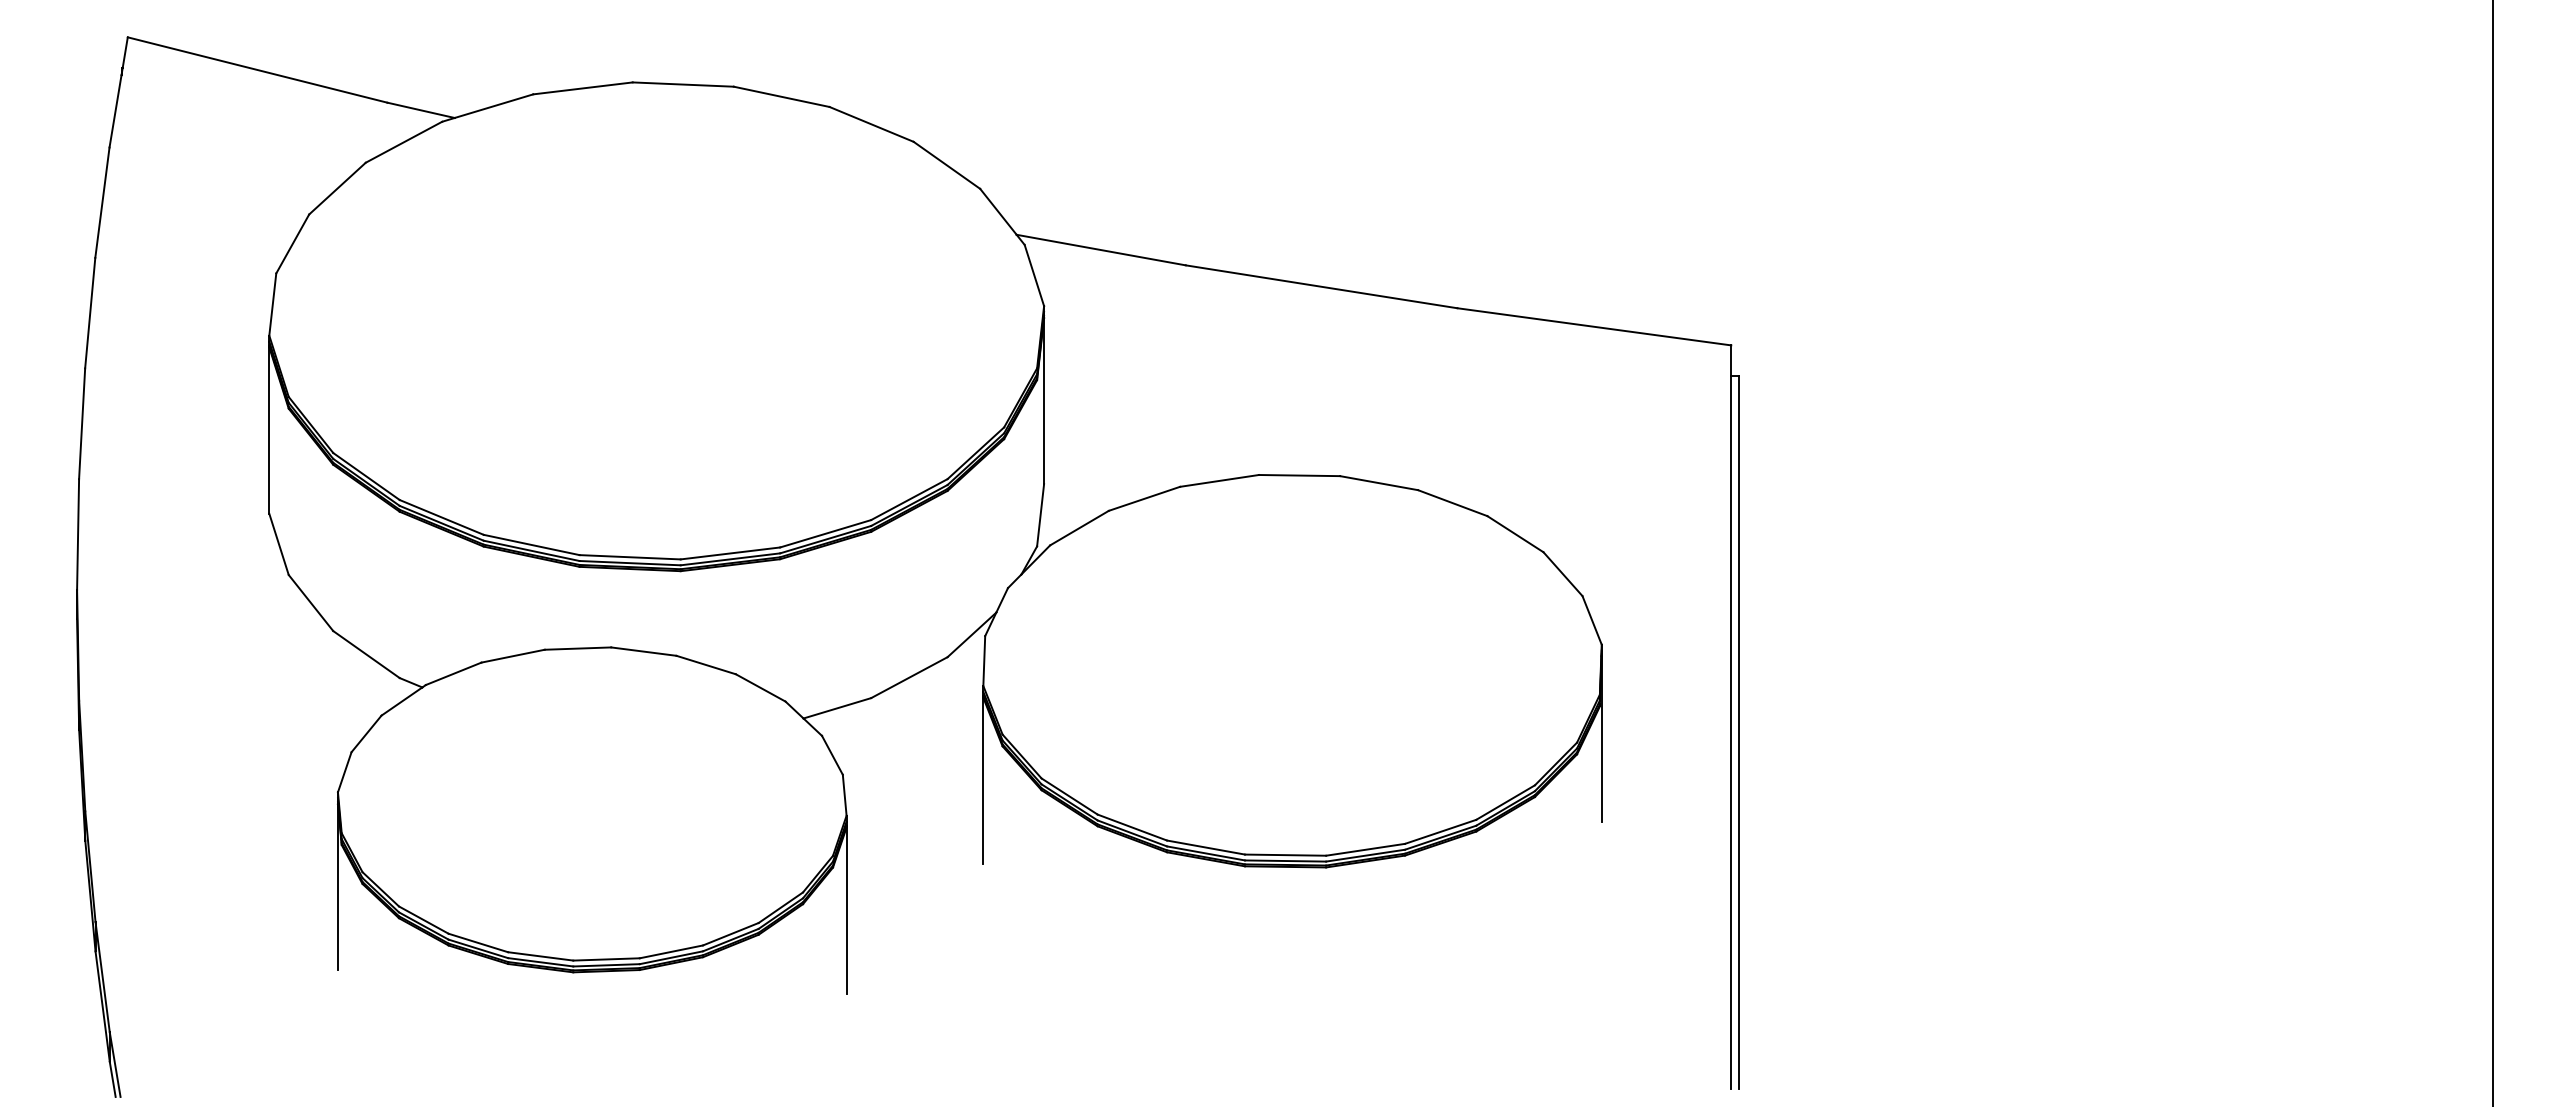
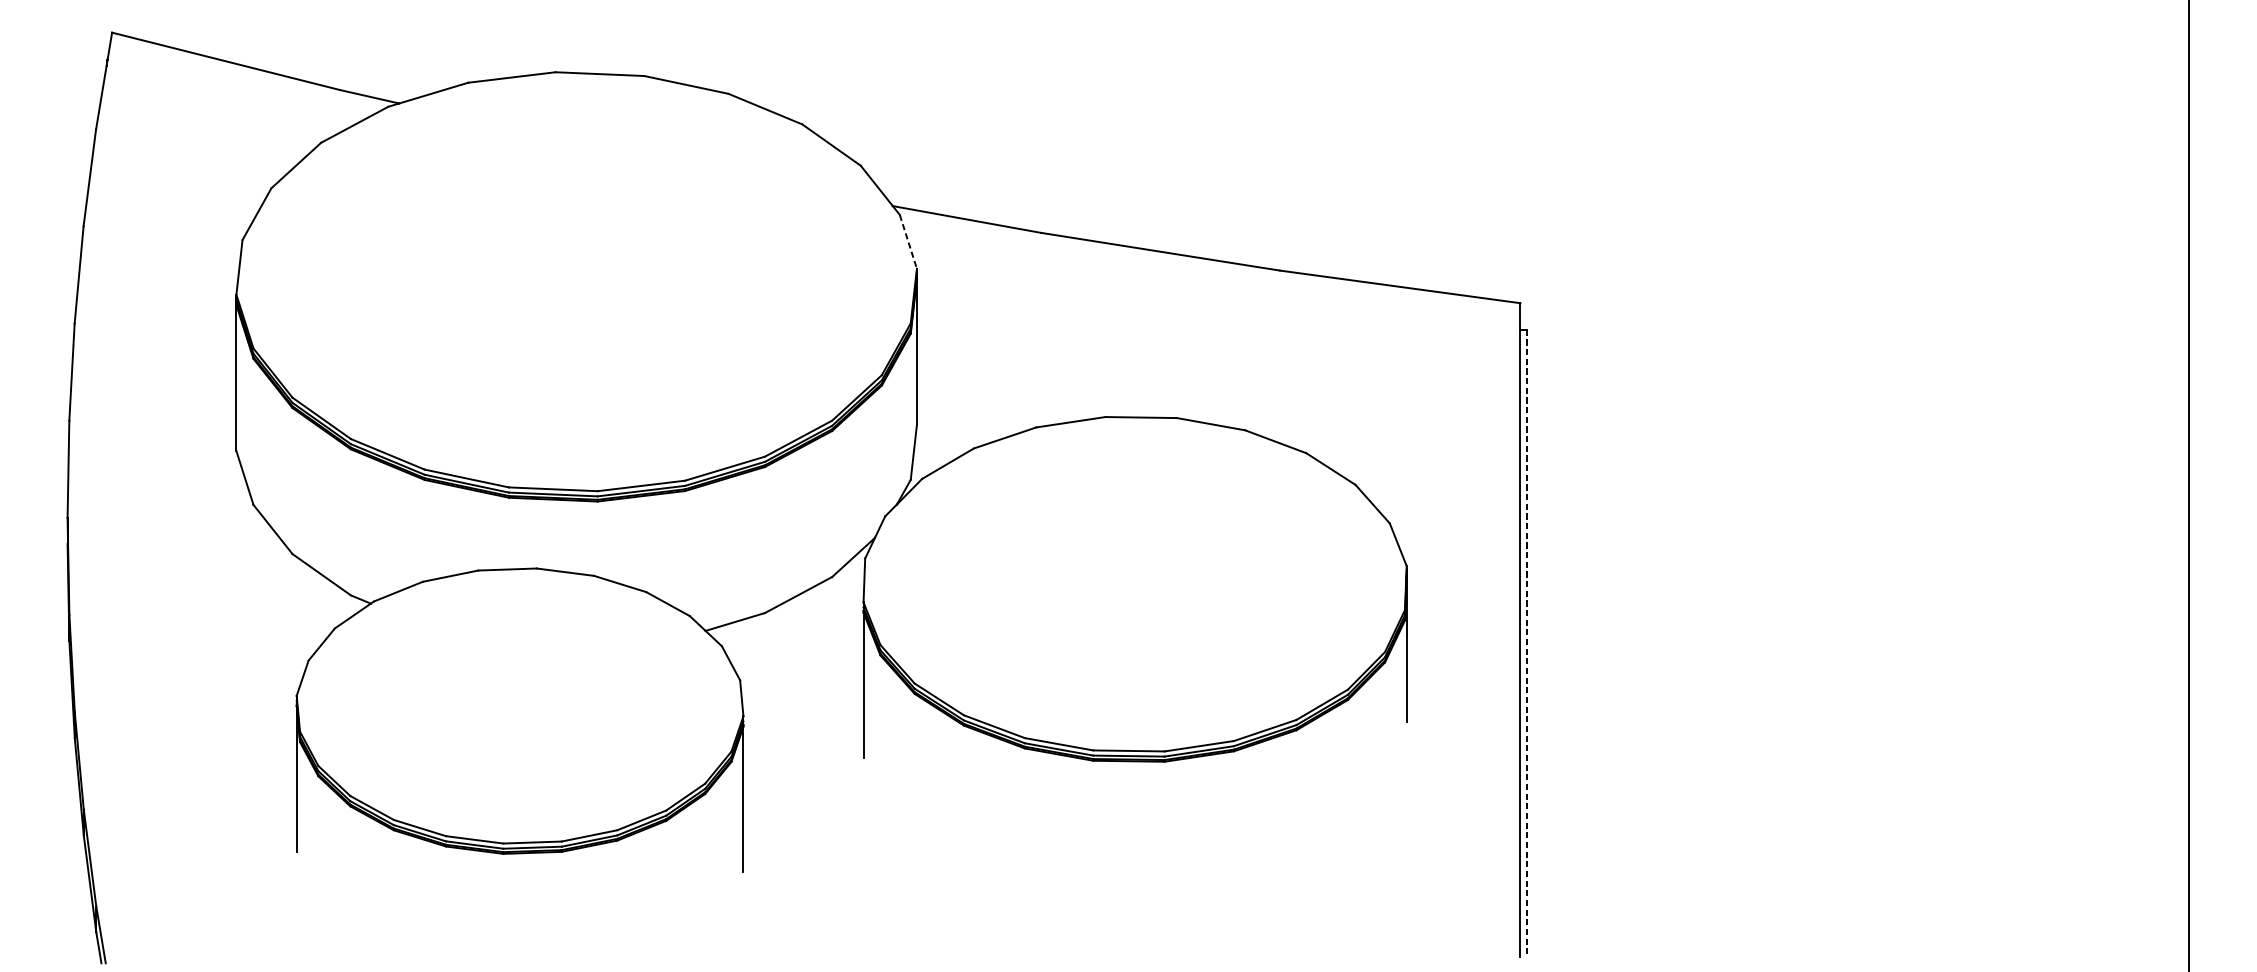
line: (1034, 276) -> (908, 242), solid -> dashed
line: (1738, 732) -> (1526, 643), solid -> dashed

